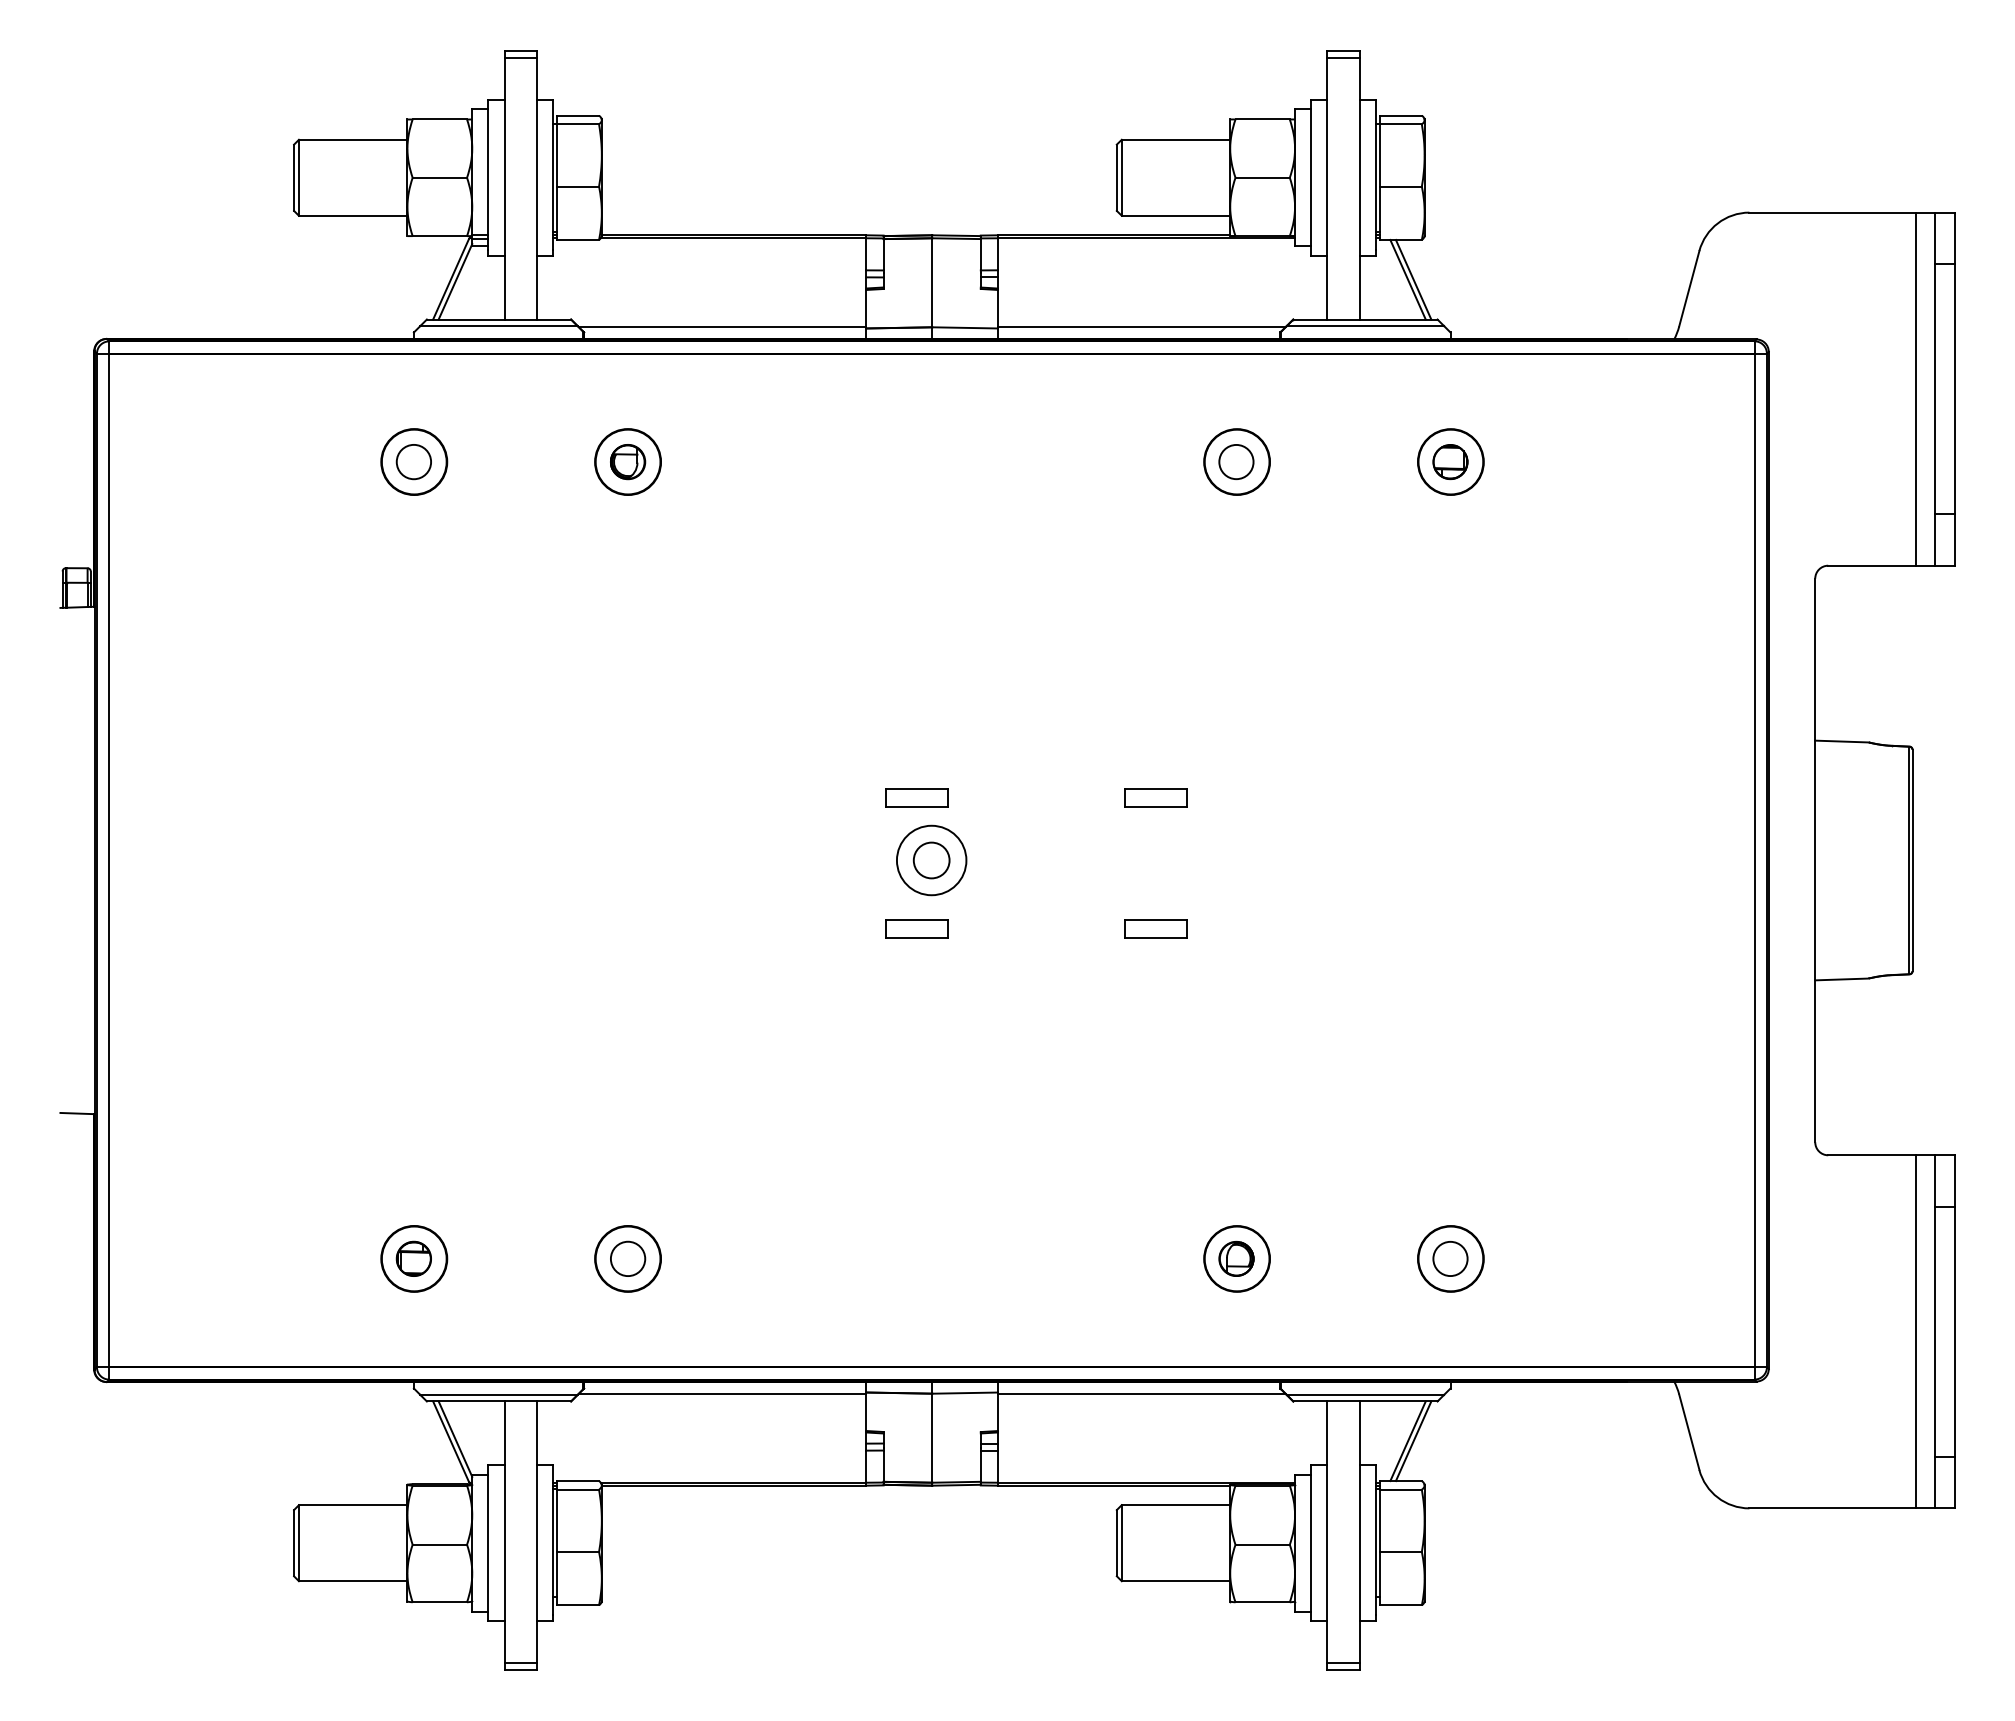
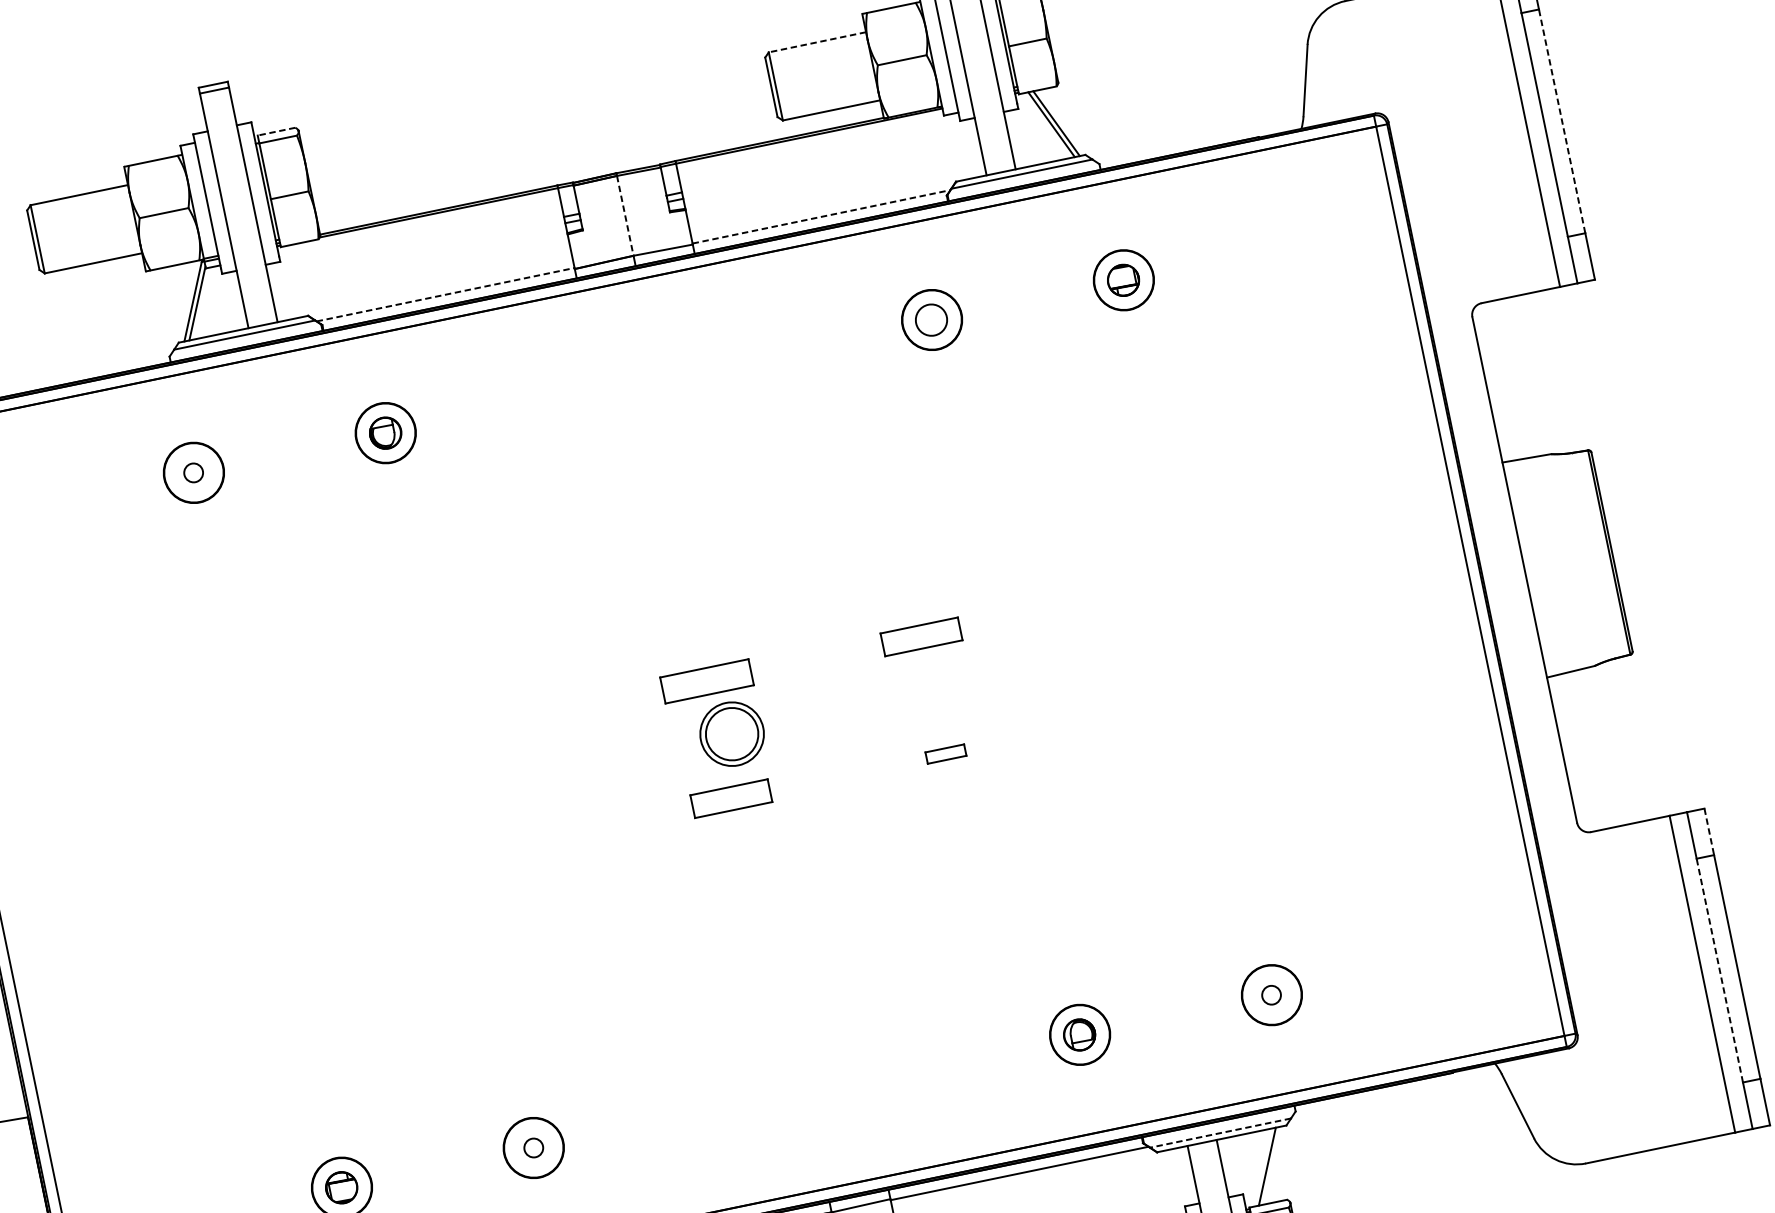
line: (578, 115) -> (276, 131), solid -> dashed
line: (1175, 139) -> (816, 42), solid -> dashed
line: (932, 282) -> (625, 215), solid -> dashed
line: (722, 327) -> (445, 294), solid -> dashed
line: (1141, 327) -> (821, 217), solid -> dashed
line: (1954, 389) -> (1562, 121), solid -> dashed
circle: (413, 461) -> (193, 472), size x0.6
part: (916, 797) -> (706, 680), size x1.6
part: (1155, 797) -> (921, 636), size x1.4
circle: (931, 860) -> (731, 734), size x1.6
part: (916, 928) -> (731, 798), size x1.4
part: (1155, 928) -> (945, 753), size x0.7
line: (1954, 1181) -> (1709, 832), solid -> dashed
circle: (627, 1258) -> (533, 1147), size x0.6
circle: (1450, 1258) -> (1271, 994), size x0.6
line: (1935, 1331) -> (1720, 970), solid -> dashed
line: (1365, 1395) -> (1220, 1133), solid -> dashed
line: (1413, 1441) -> (1272, 1165), removed

